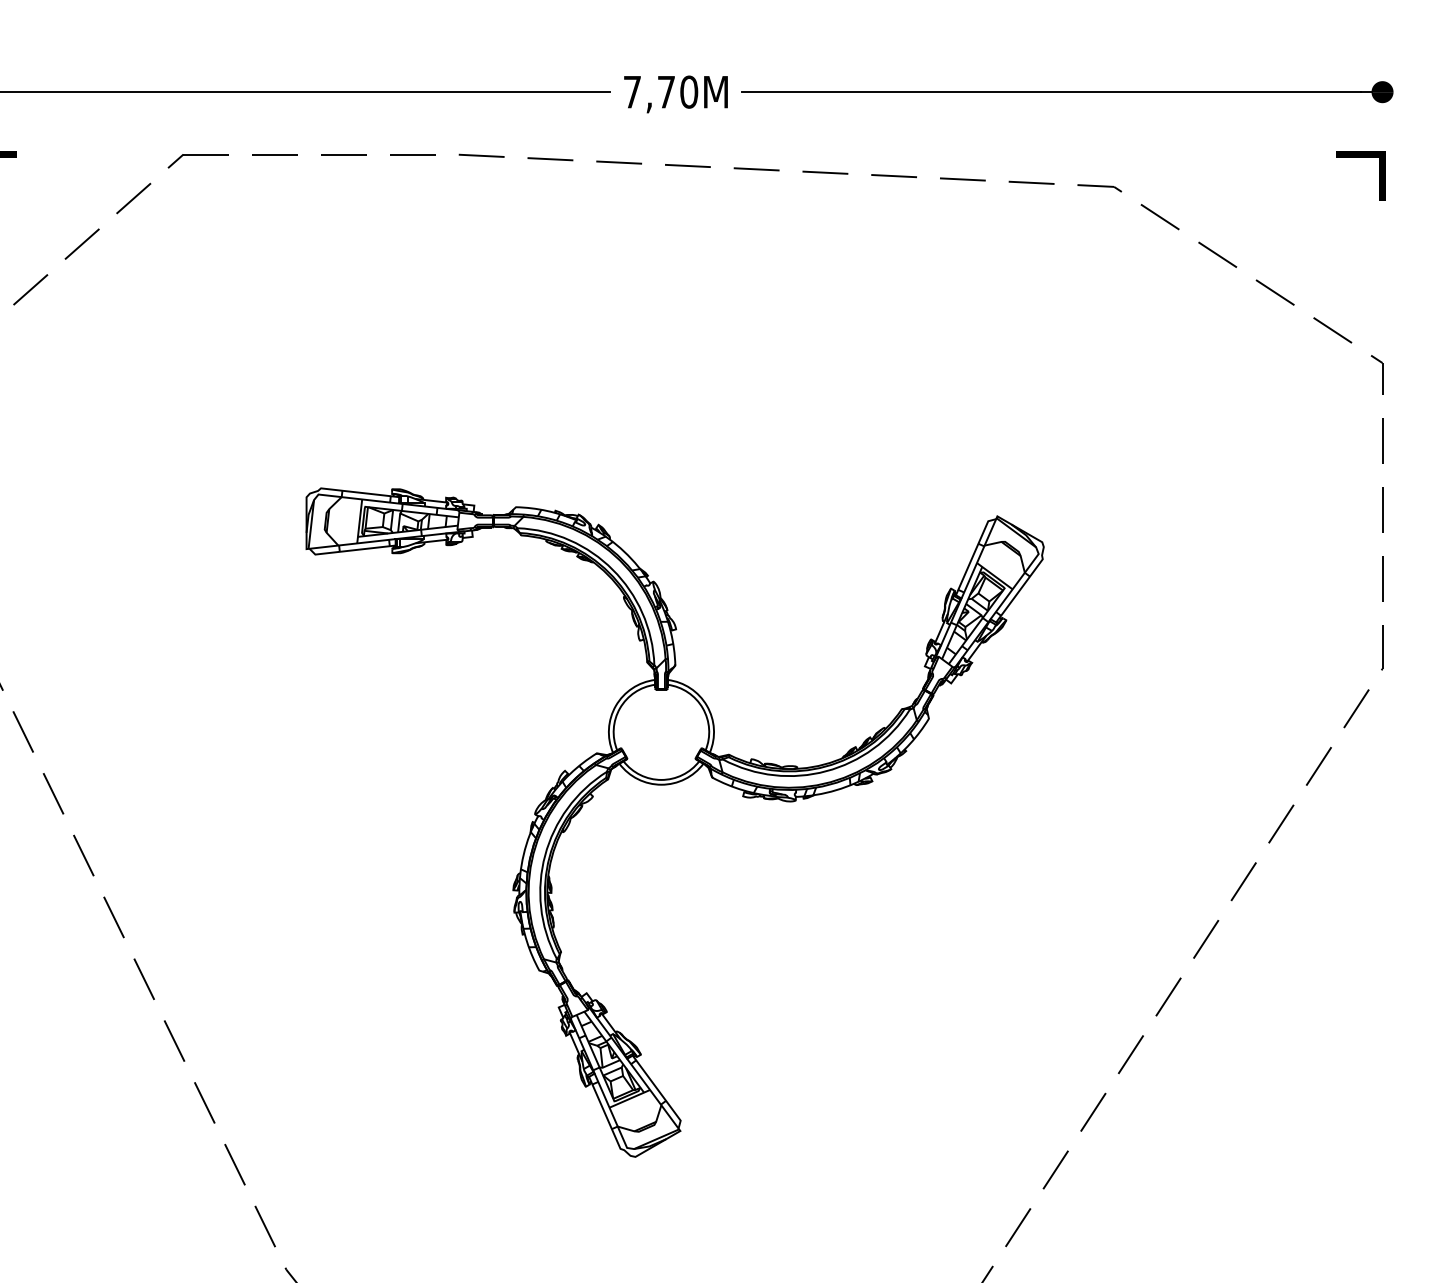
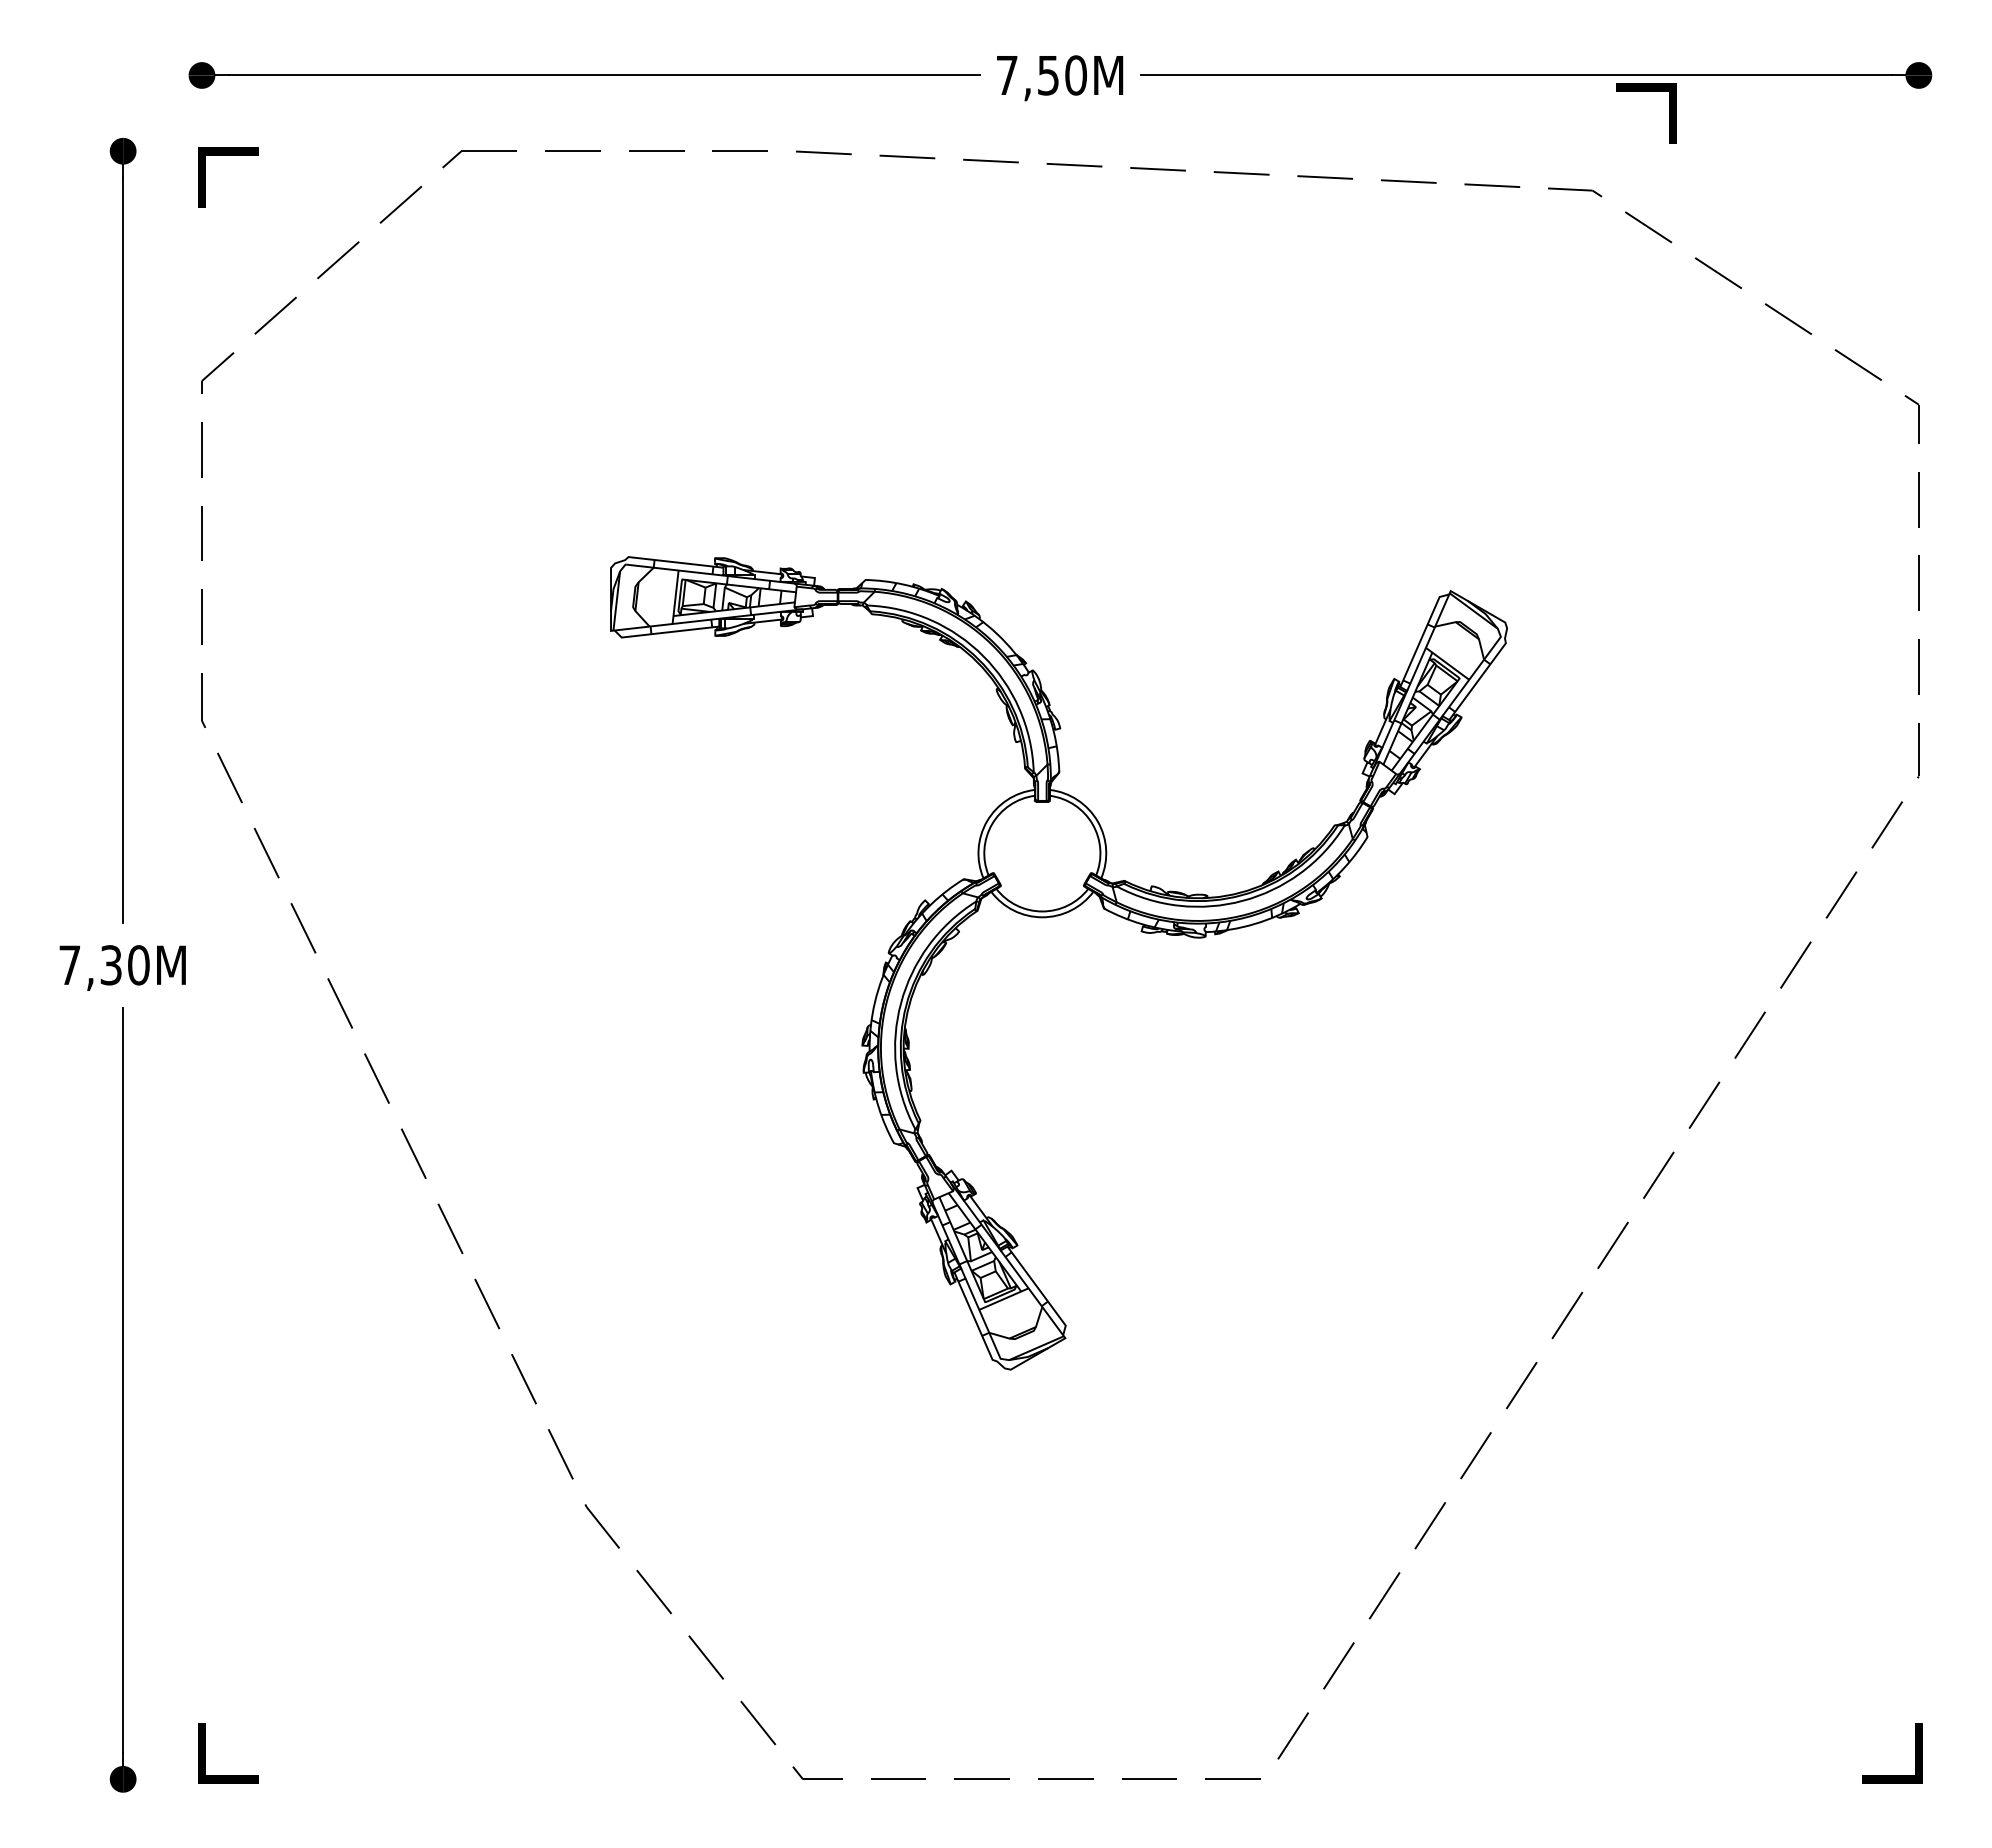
text: (666, 92) -> (1048, 75), 7,70M -> 7,50M
line: (1360, 157) -> (1646, 91), moved

